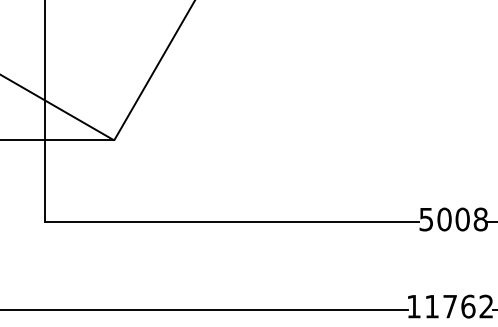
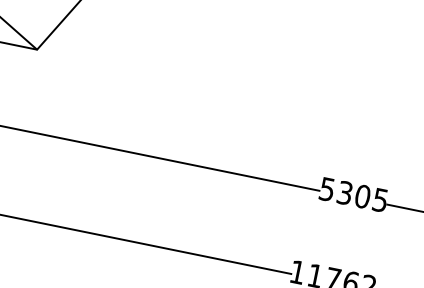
text: (462, 219) -> (362, 196), 5008 -> 5305

